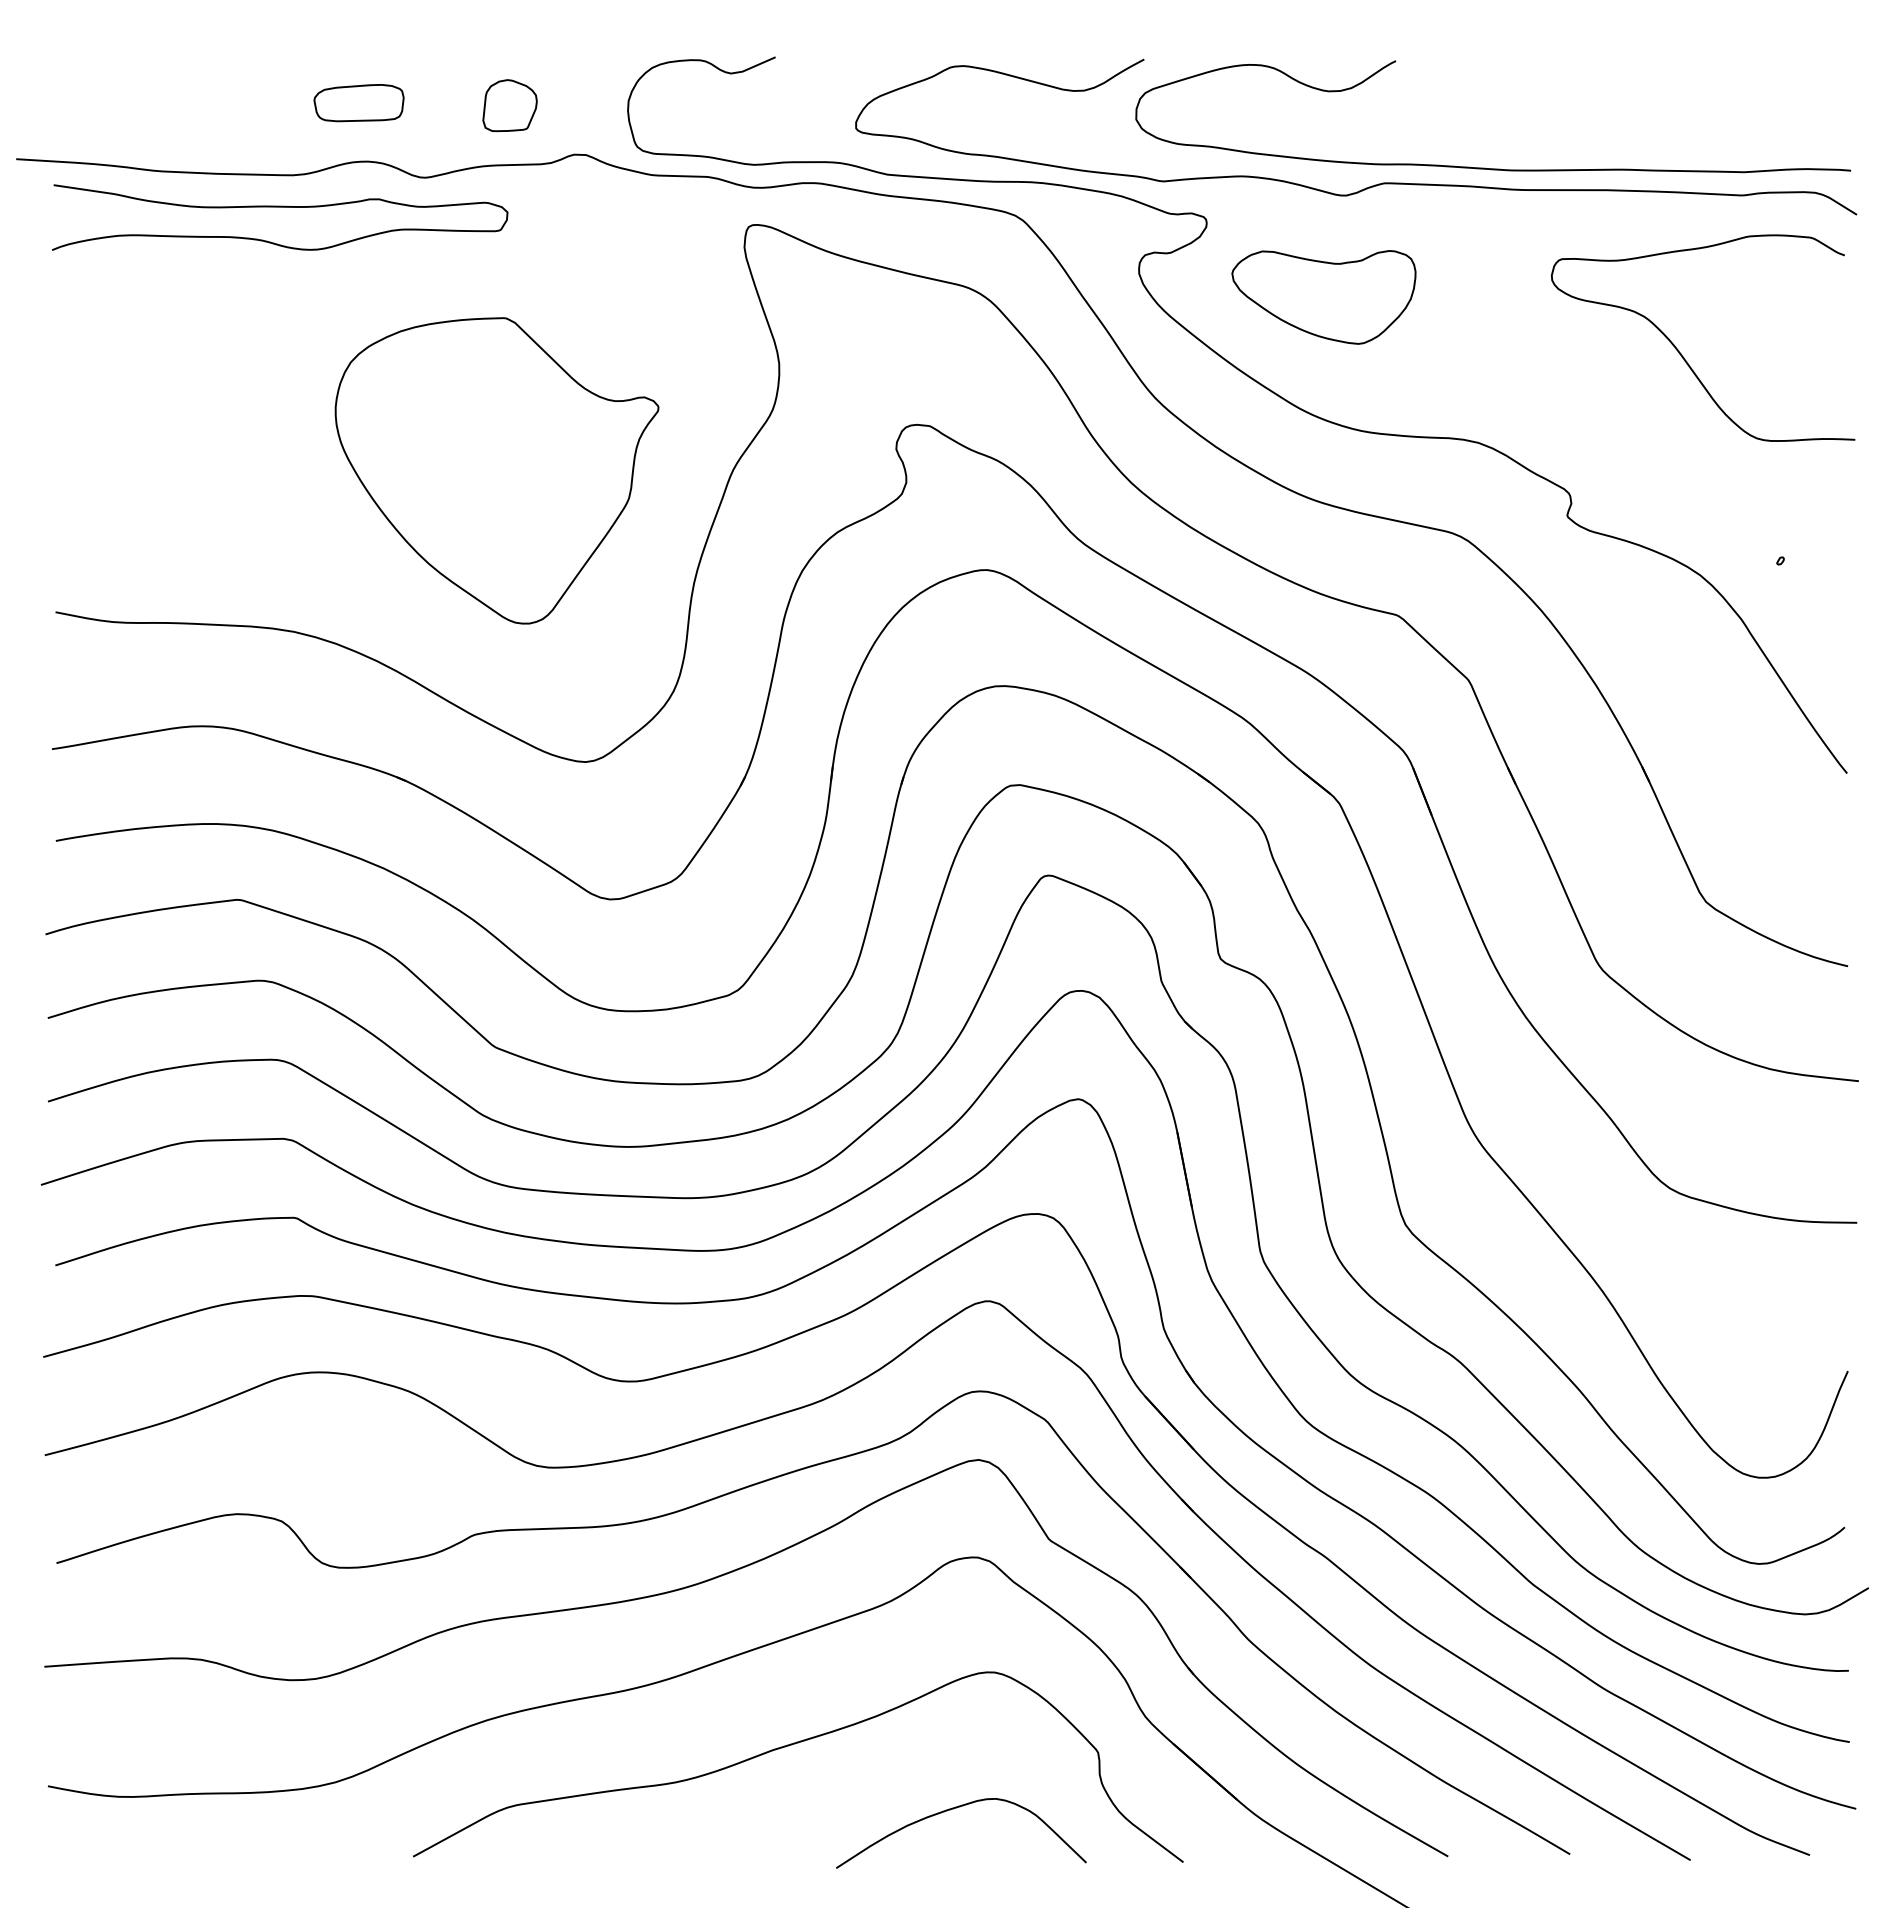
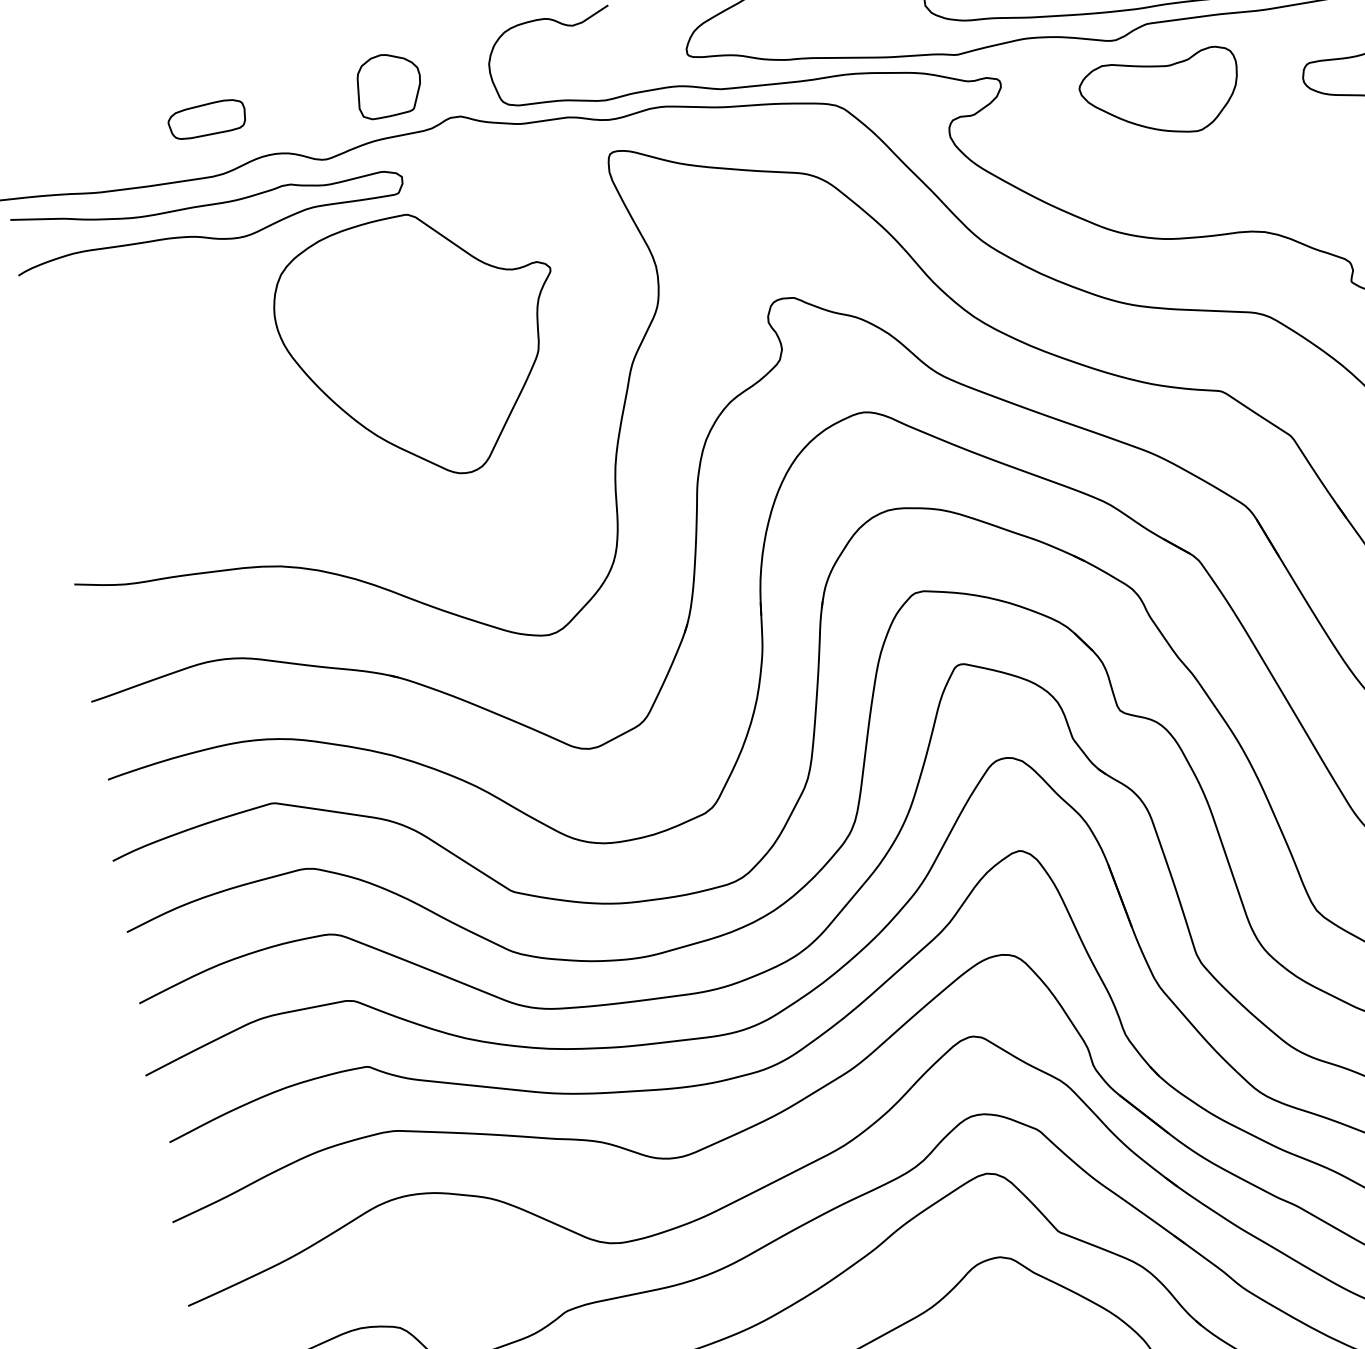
part: (358, 103) -> (206, 119), moved
part: (509, 105) -> (388, 85), size x1.4
part: (1323, 297) -> (1160, 96), moved
part: (496, 470) -> (421, 346), moved

